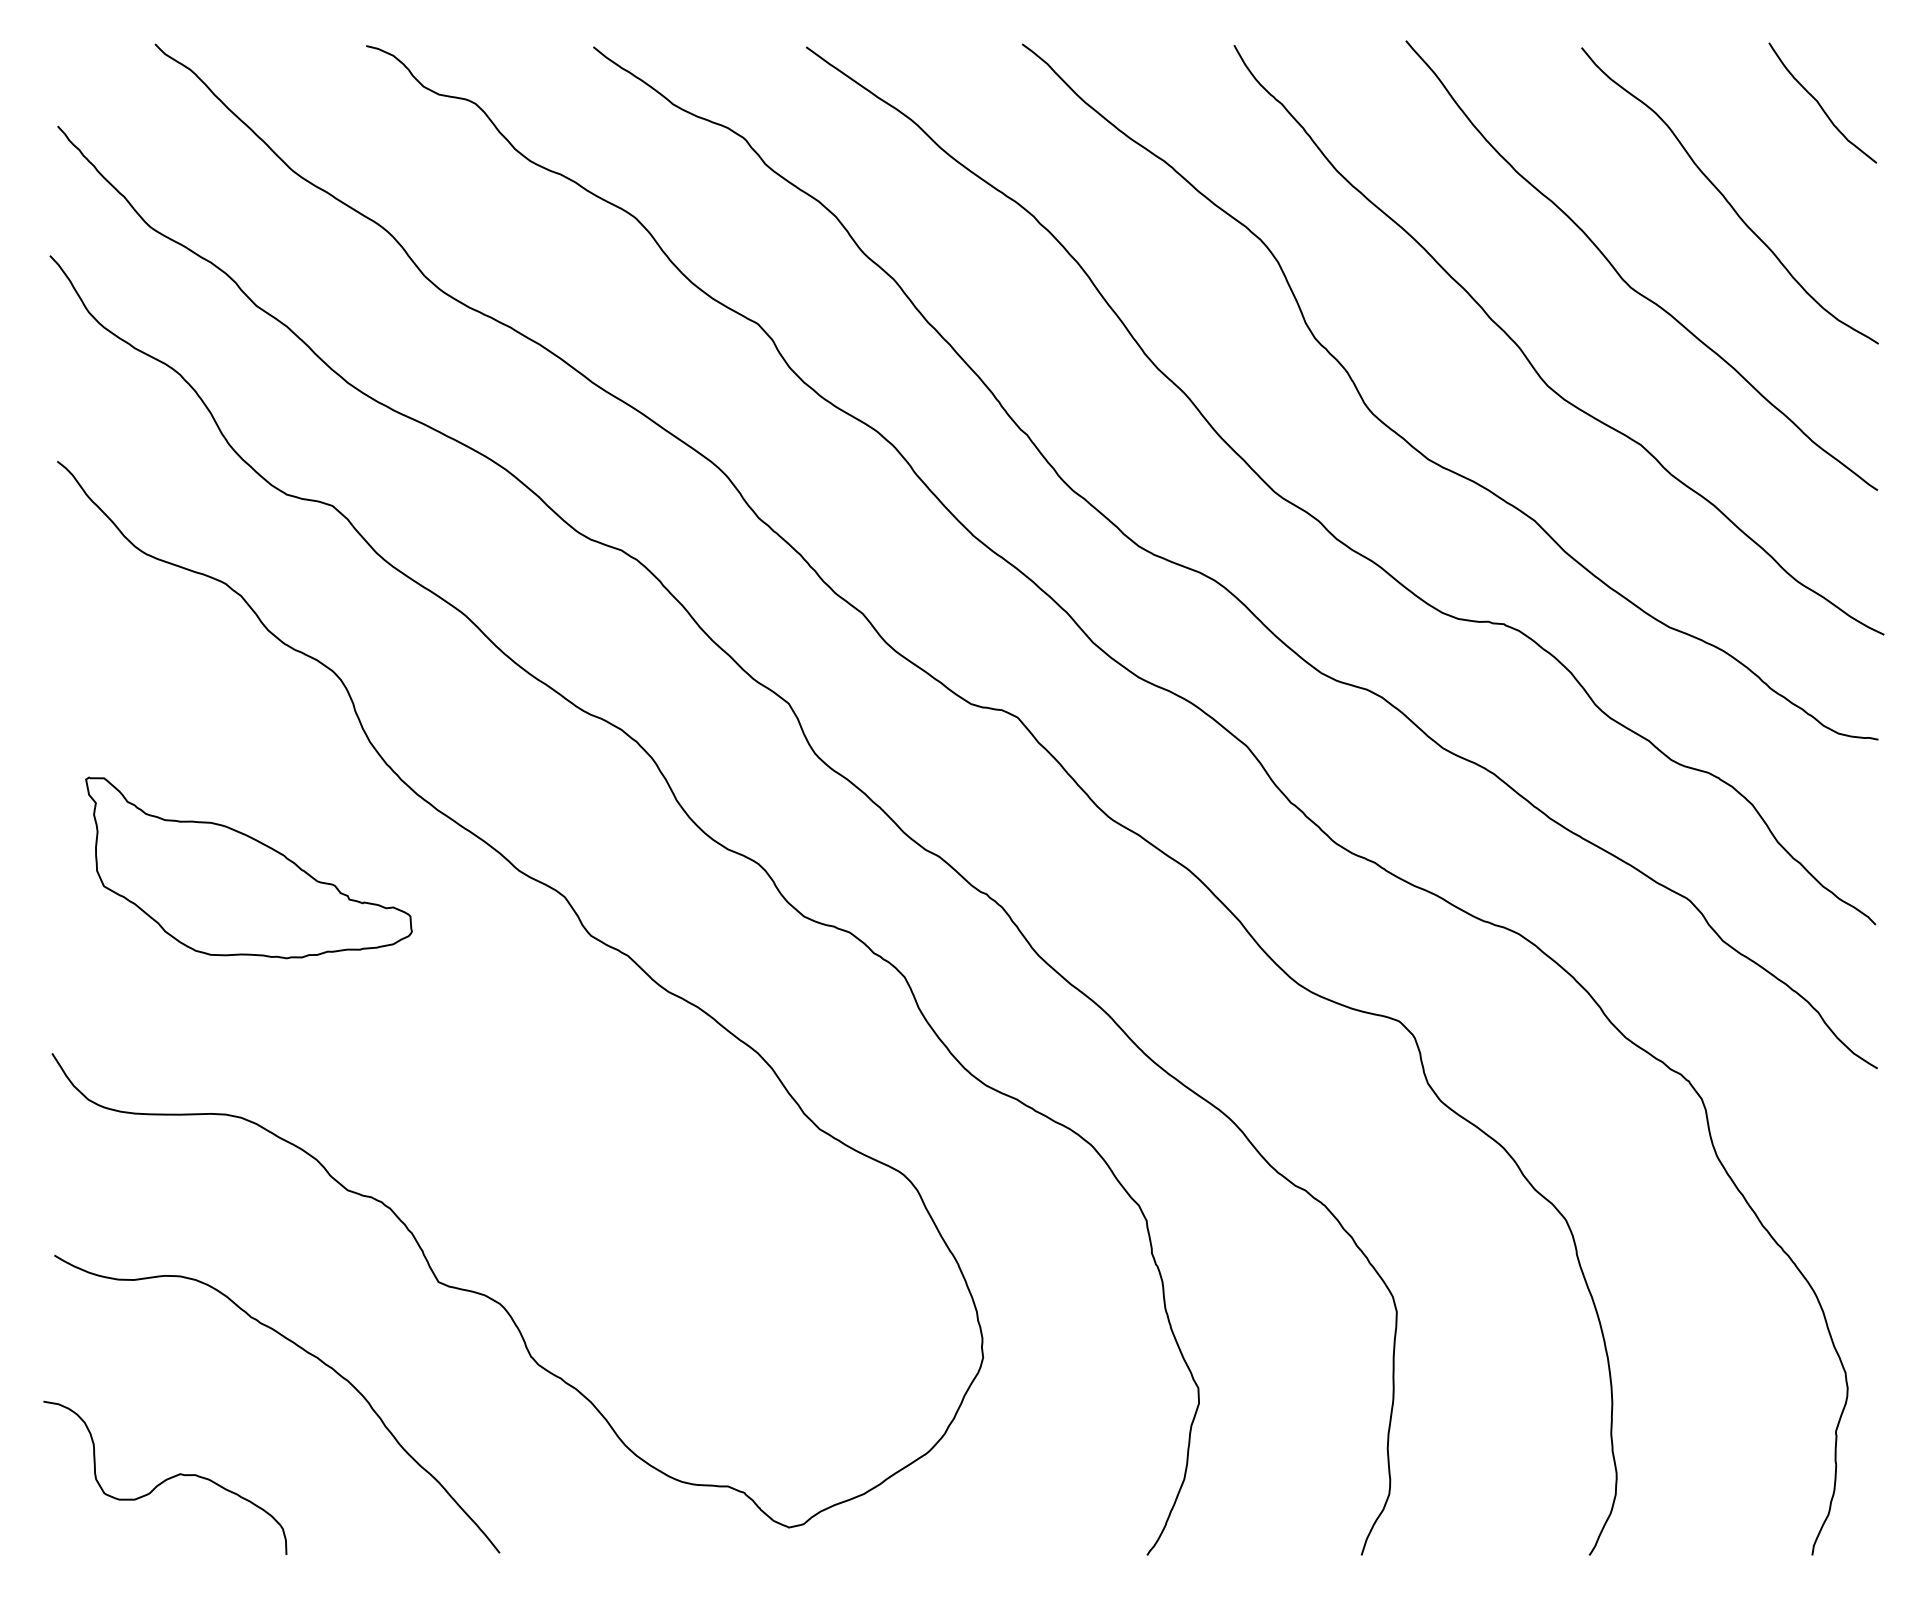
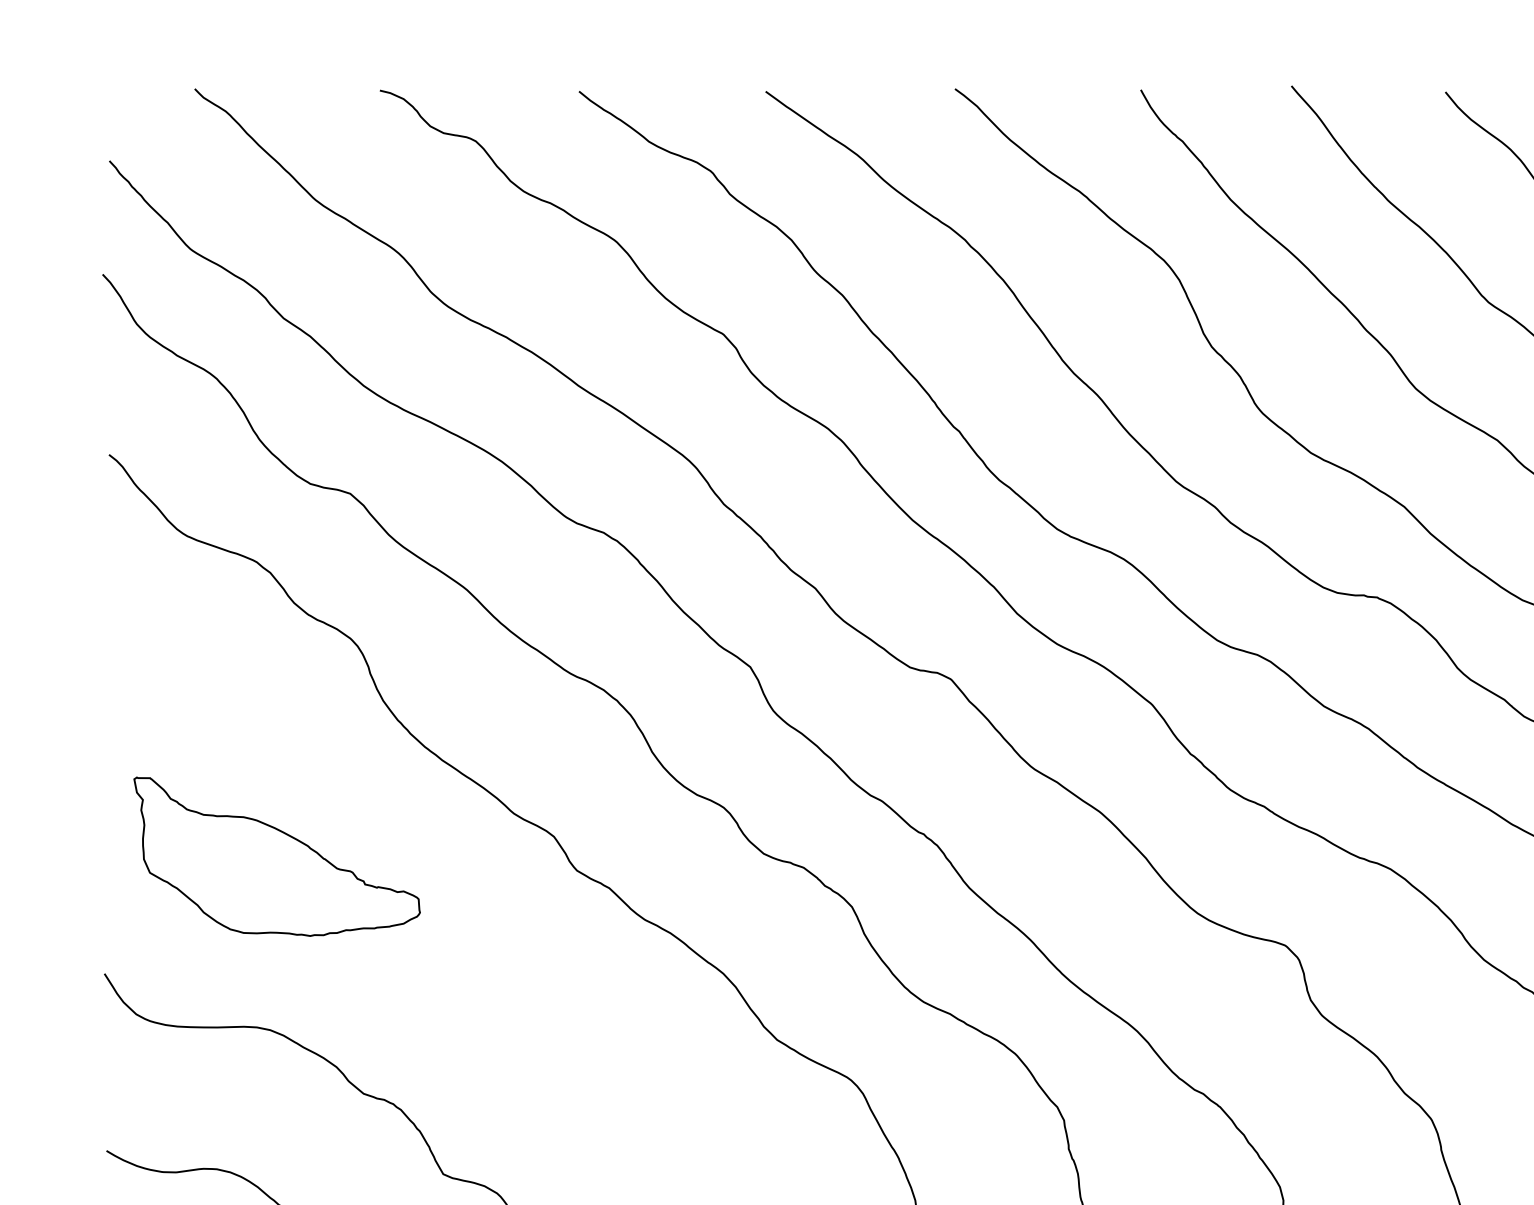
part: (248, 867) -> (276, 856), moved

